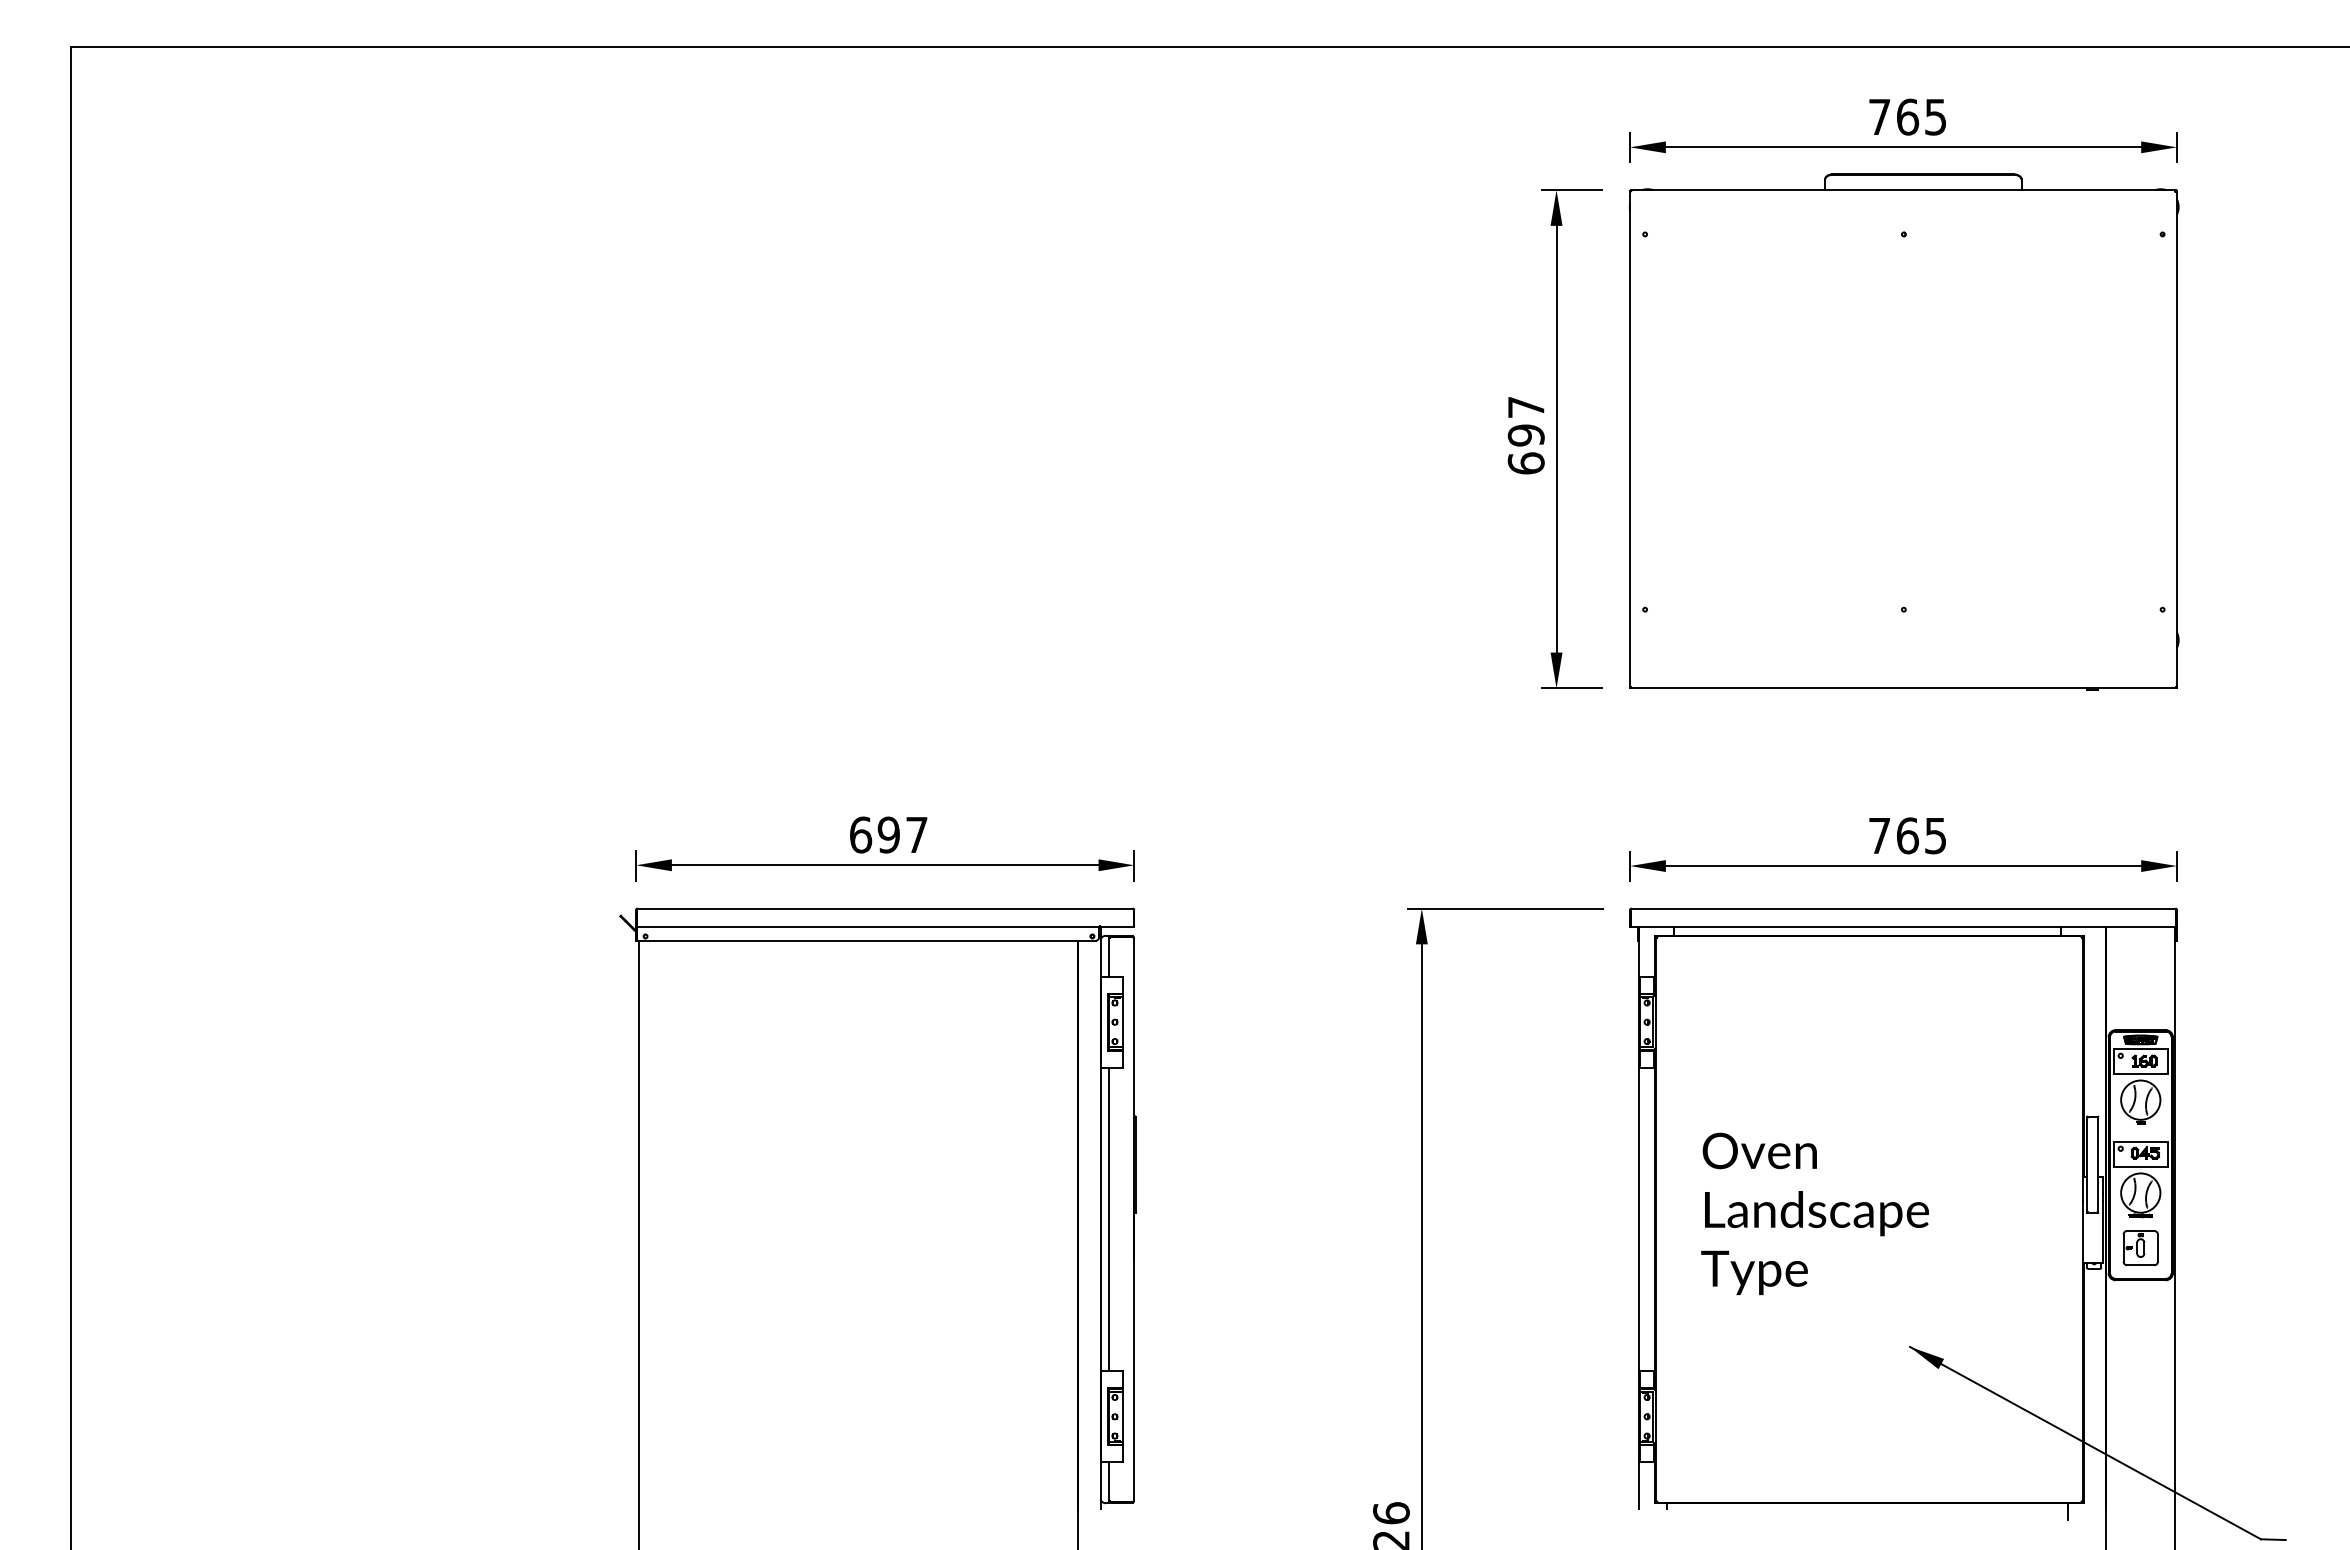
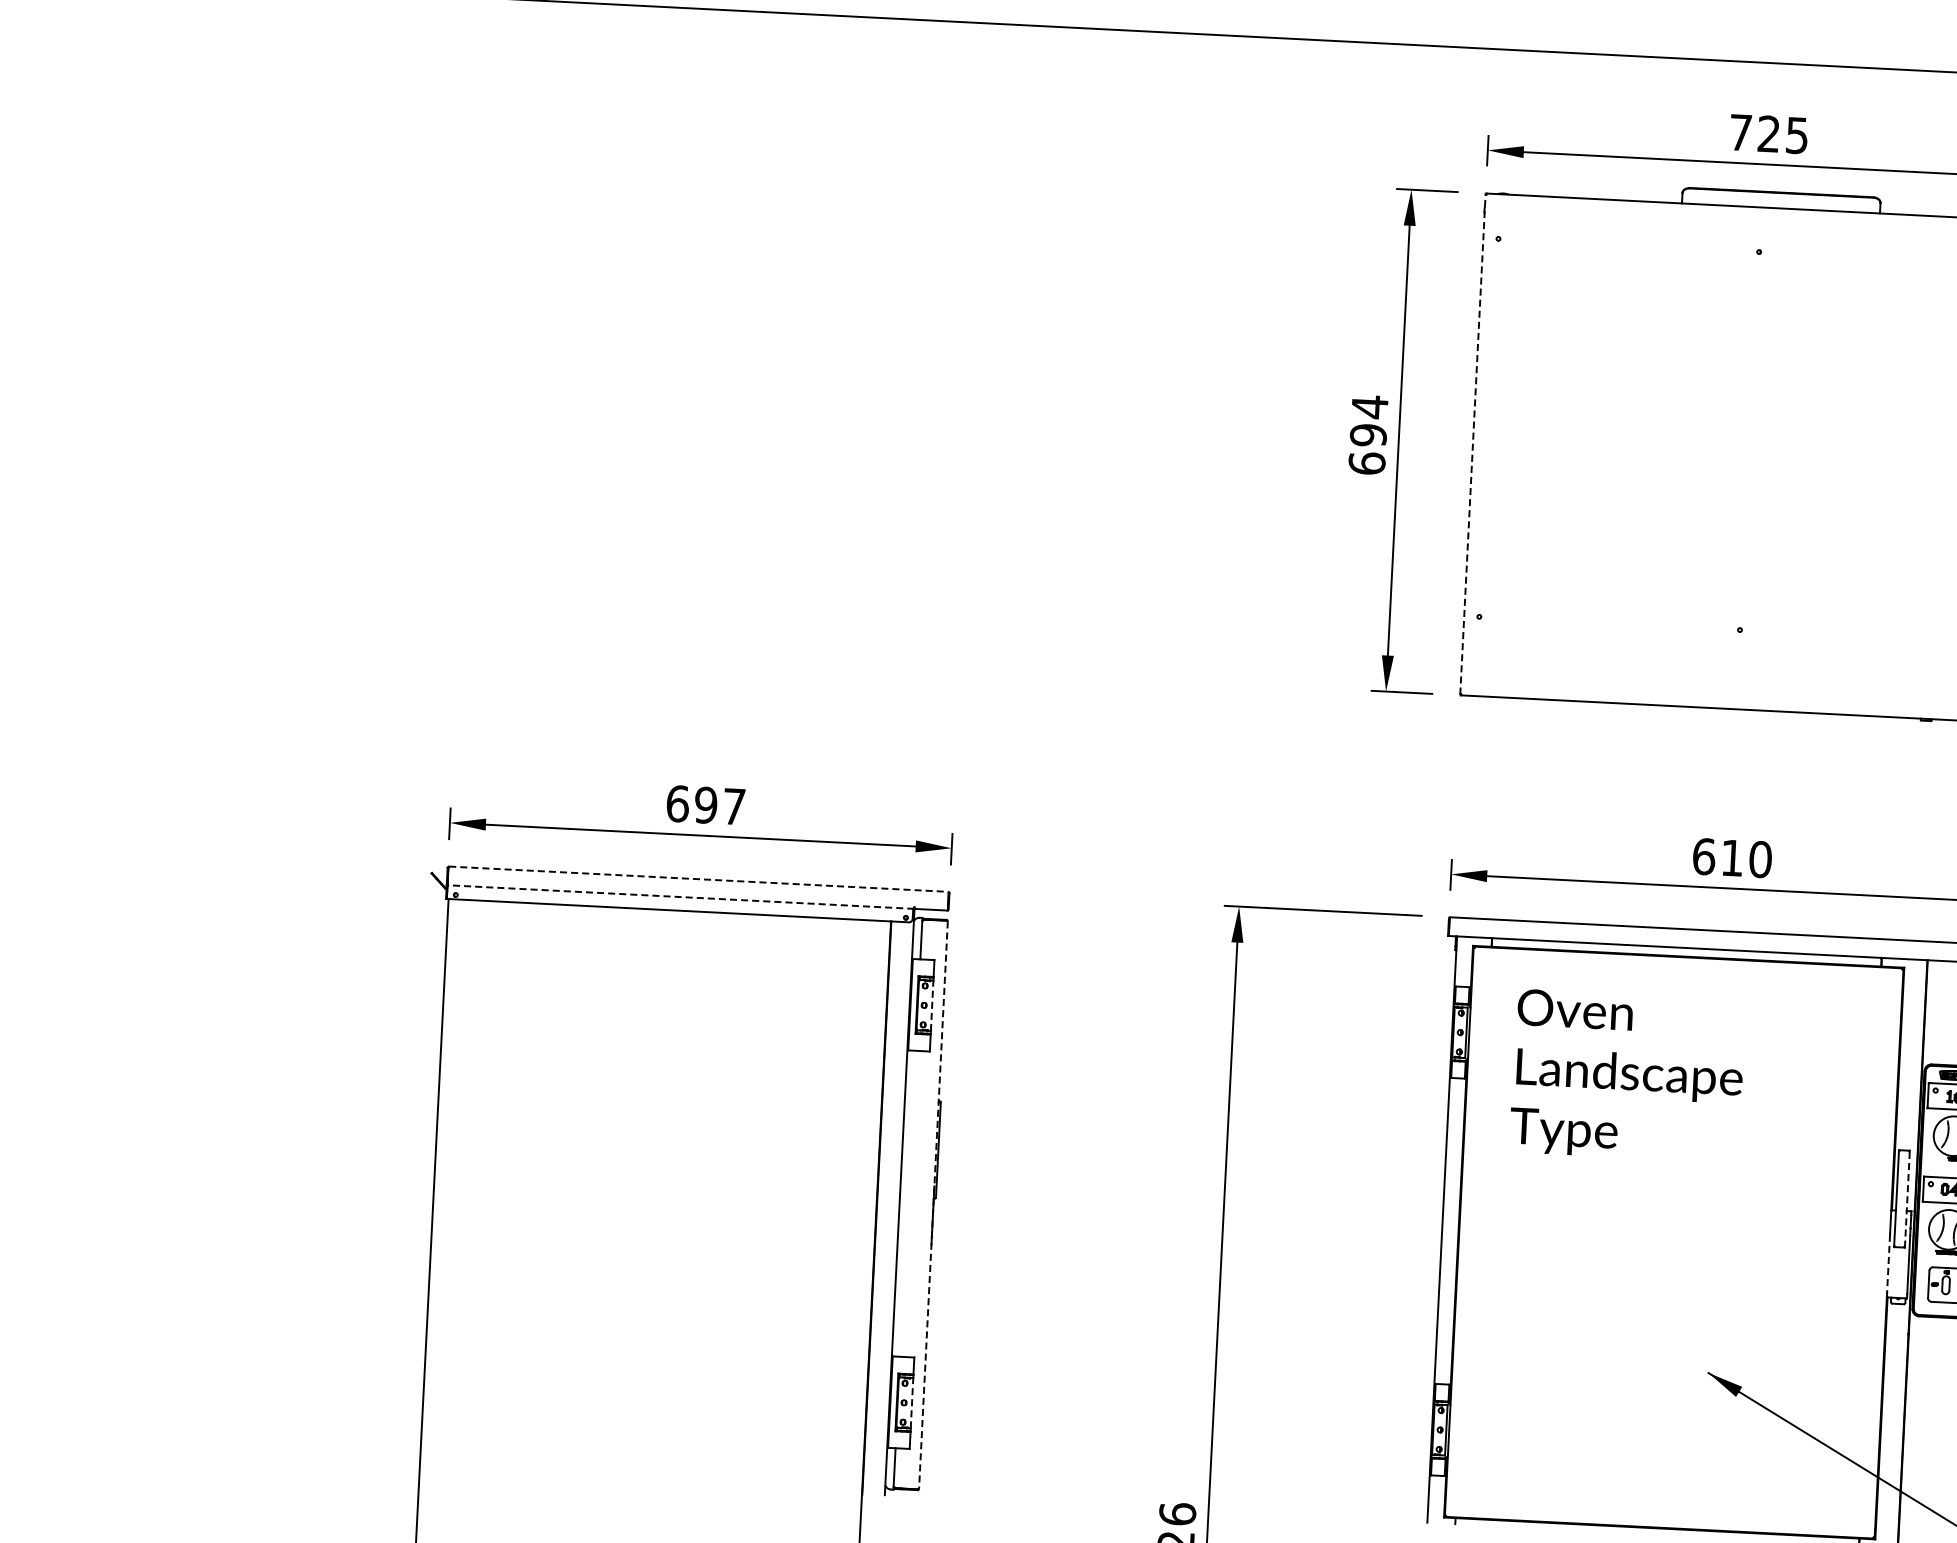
text: (1908, 116) -> (1769, 133), 765 -> 725
text: (1526, 407) -> (1370, 407), 697 -> 694
line: (1630, 438) -> (1473, 443), solid -> dashed
text: (1907, 835) -> (1732, 857), 765 -> 610
line: (885, 908) -> (698, 879), solid -> dashed
line: (868, 927) -> (680, 897), solid -> dashed
line: (1122, 1021) -> (931, 1005), solid -> dashed
line: (2098, 1165) -> (1907, 1199), solid -> dashed
text: (1815, 1213) -> (1628, 1075), moved
line: (1108, 1219) -> (907, 1203), removed
line: (1134, 1219) -> (933, 1205), solid -> dashed
line: (2082, 1229) -> (1888, 1263), solid -> dashed
line: (1122, 1416) -> (911, 1402), solid -> dashed

